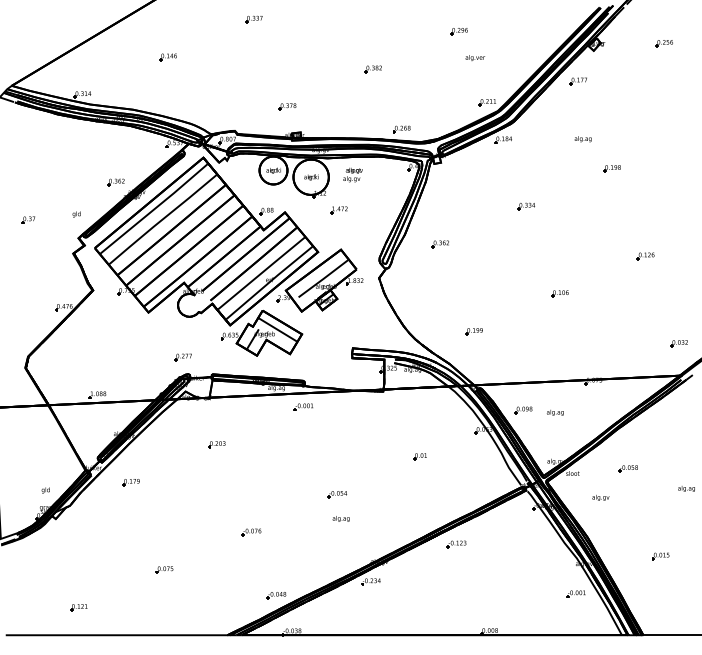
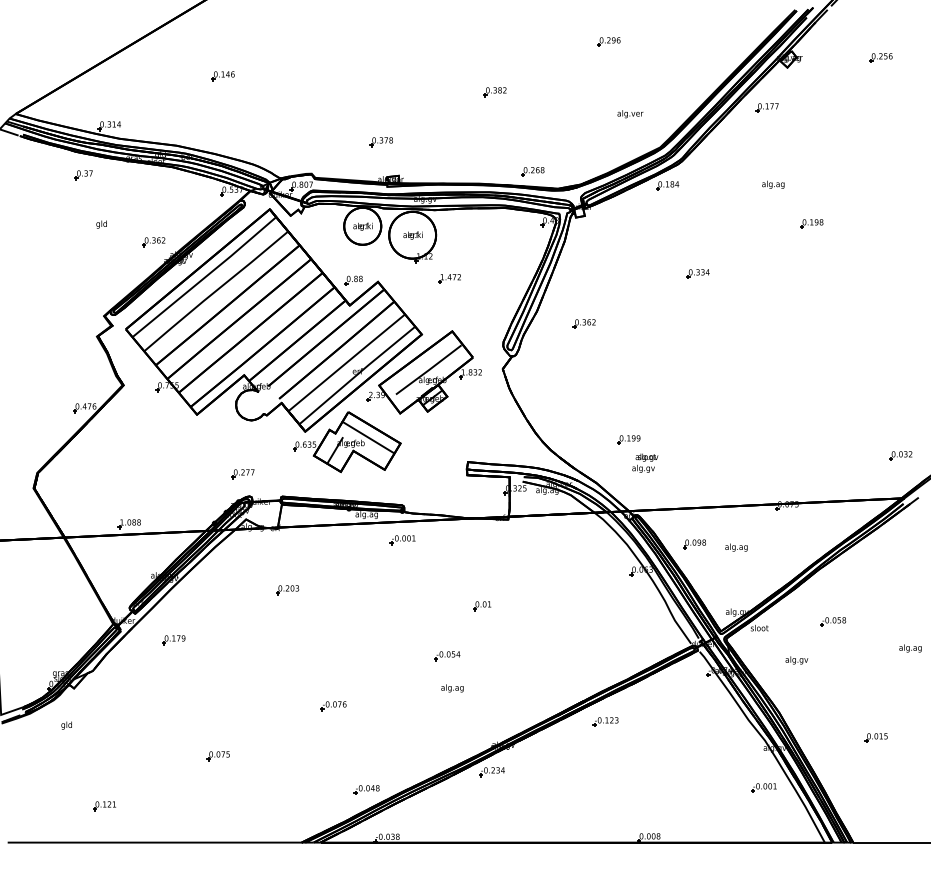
part: (253, 19) -> (336, 26), removed
text: (475, 58) -> (630, 114), moved
part: (487, 102) -> (646, 136), removed
text: (353, 174) -> (645, 462), moved
text: (76, 214) -> (101, 224), moved
part: (28, 220) -> (83, 175), moved
part: (645, 255) -> (855, 339), removed
part: (559, 293) -> (742, 389), removed
part: (420, 457) -> (482, 606), moved
text: (45, 490) -> (66, 725), moved

